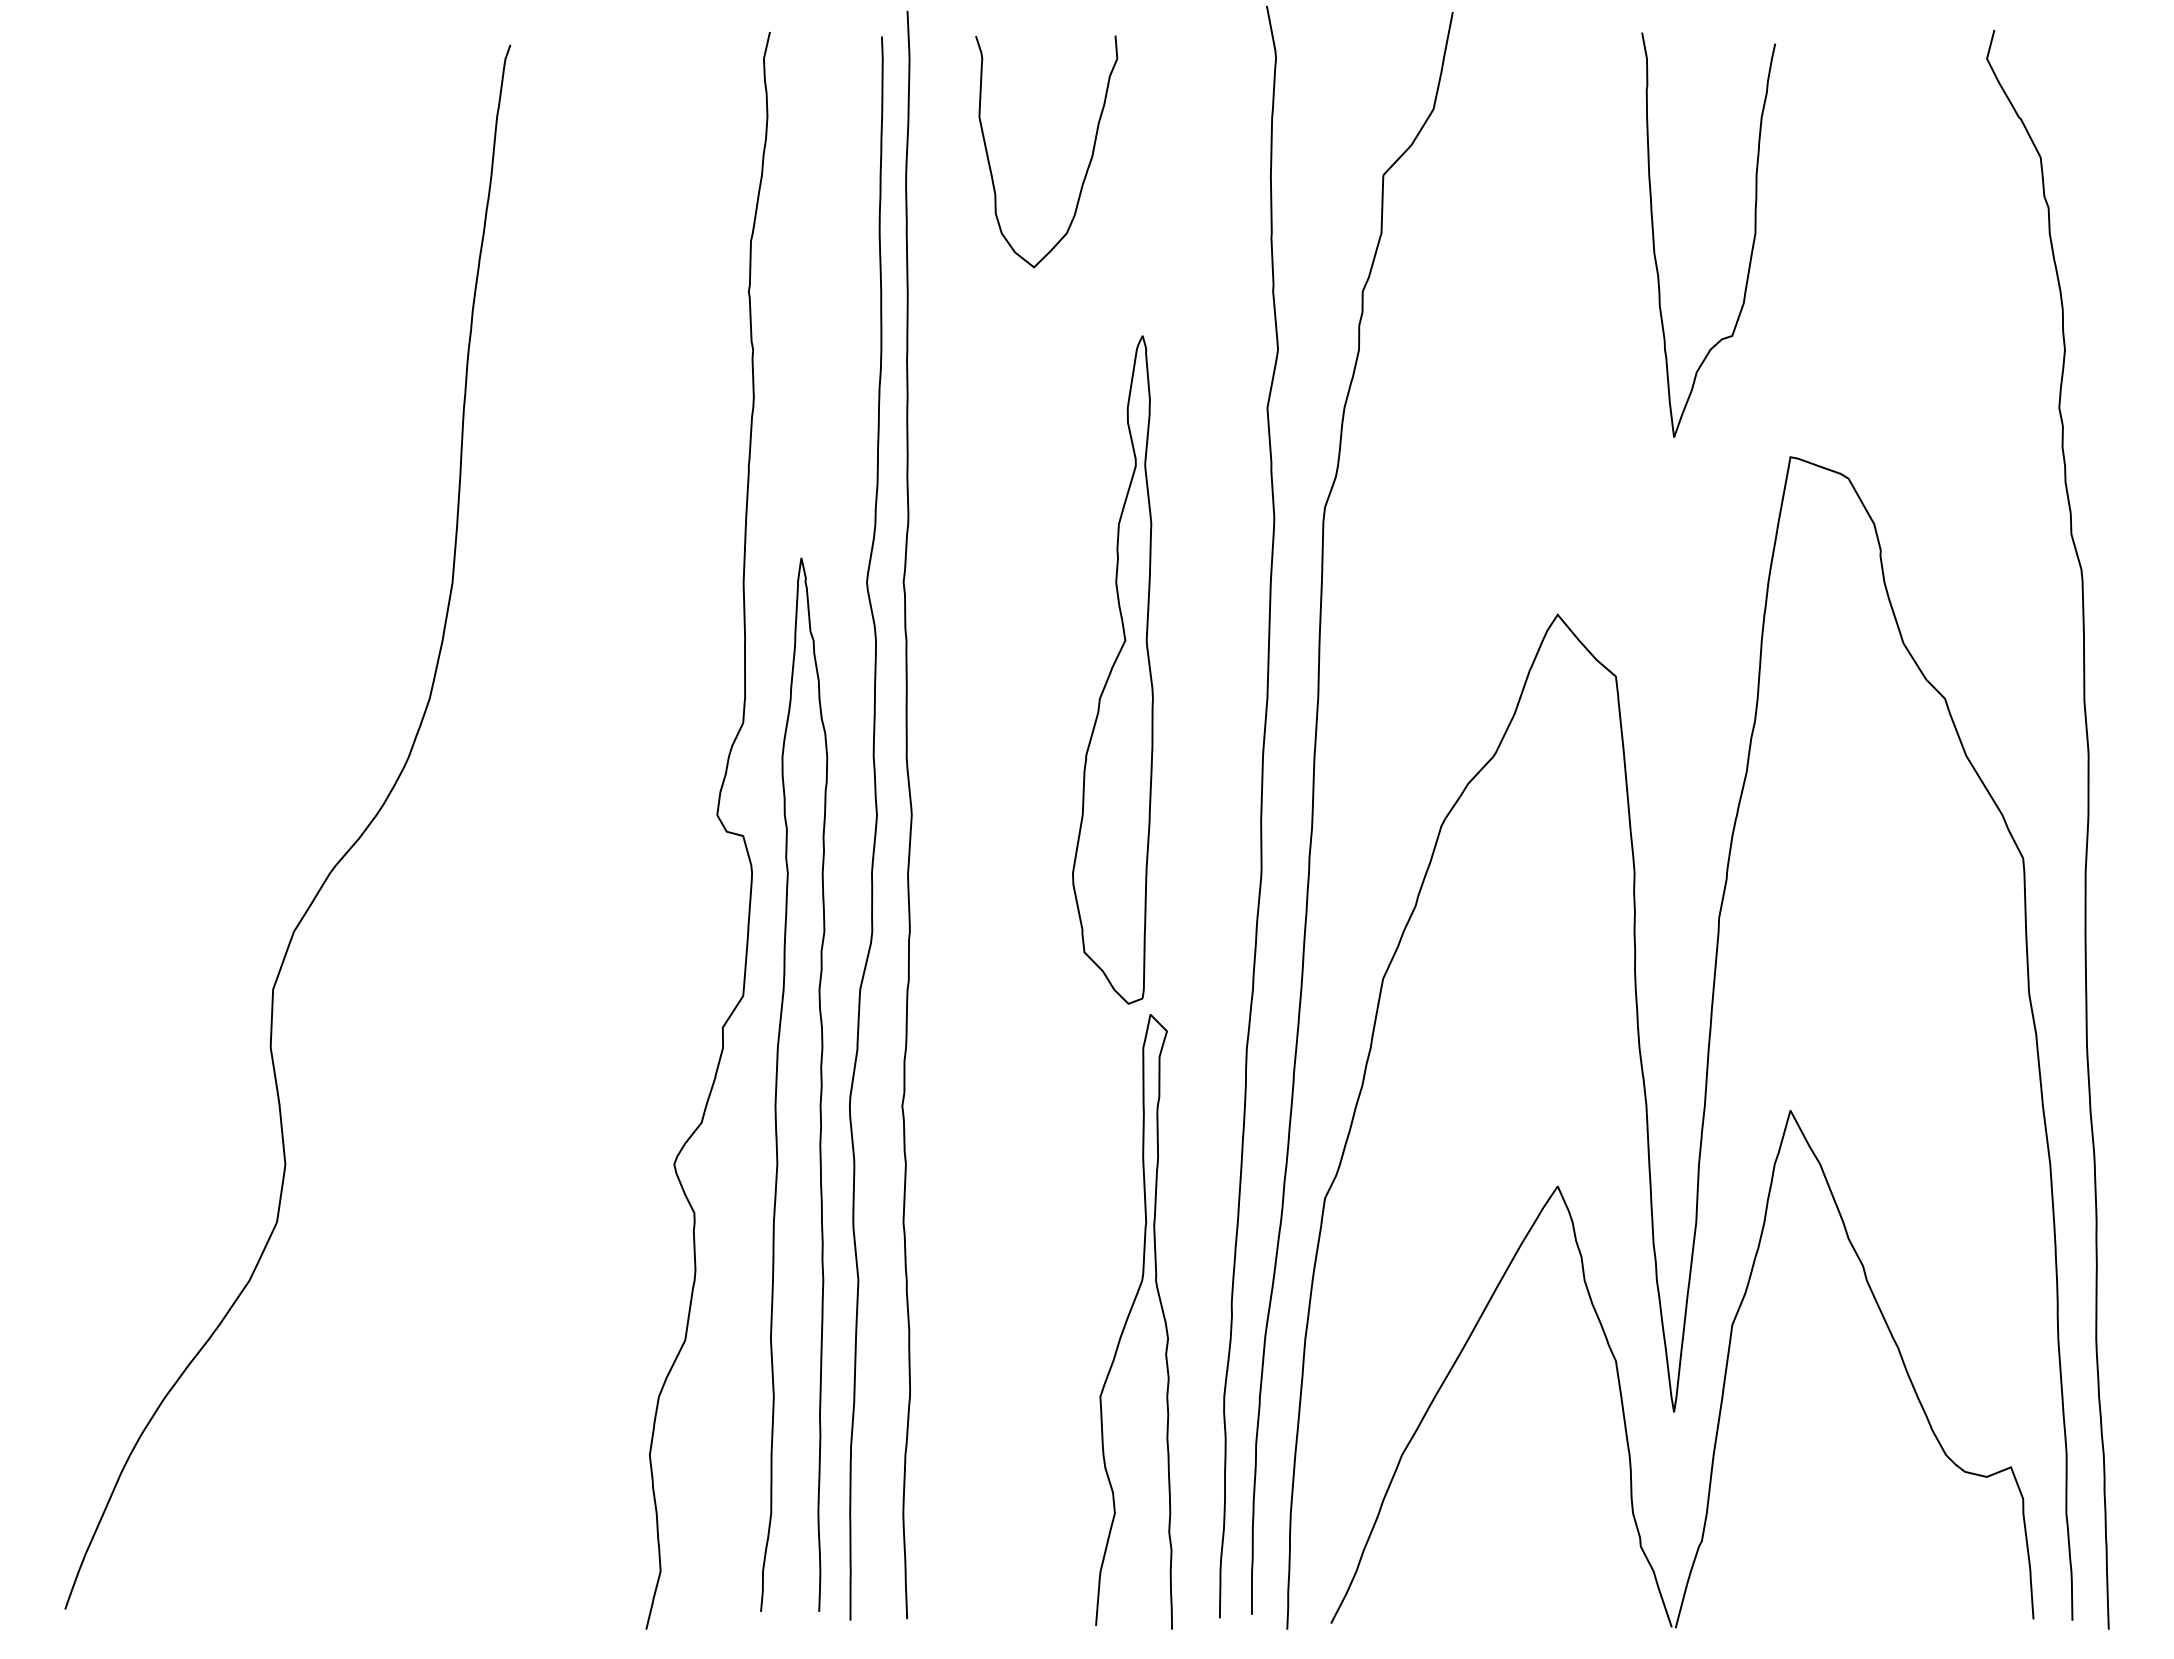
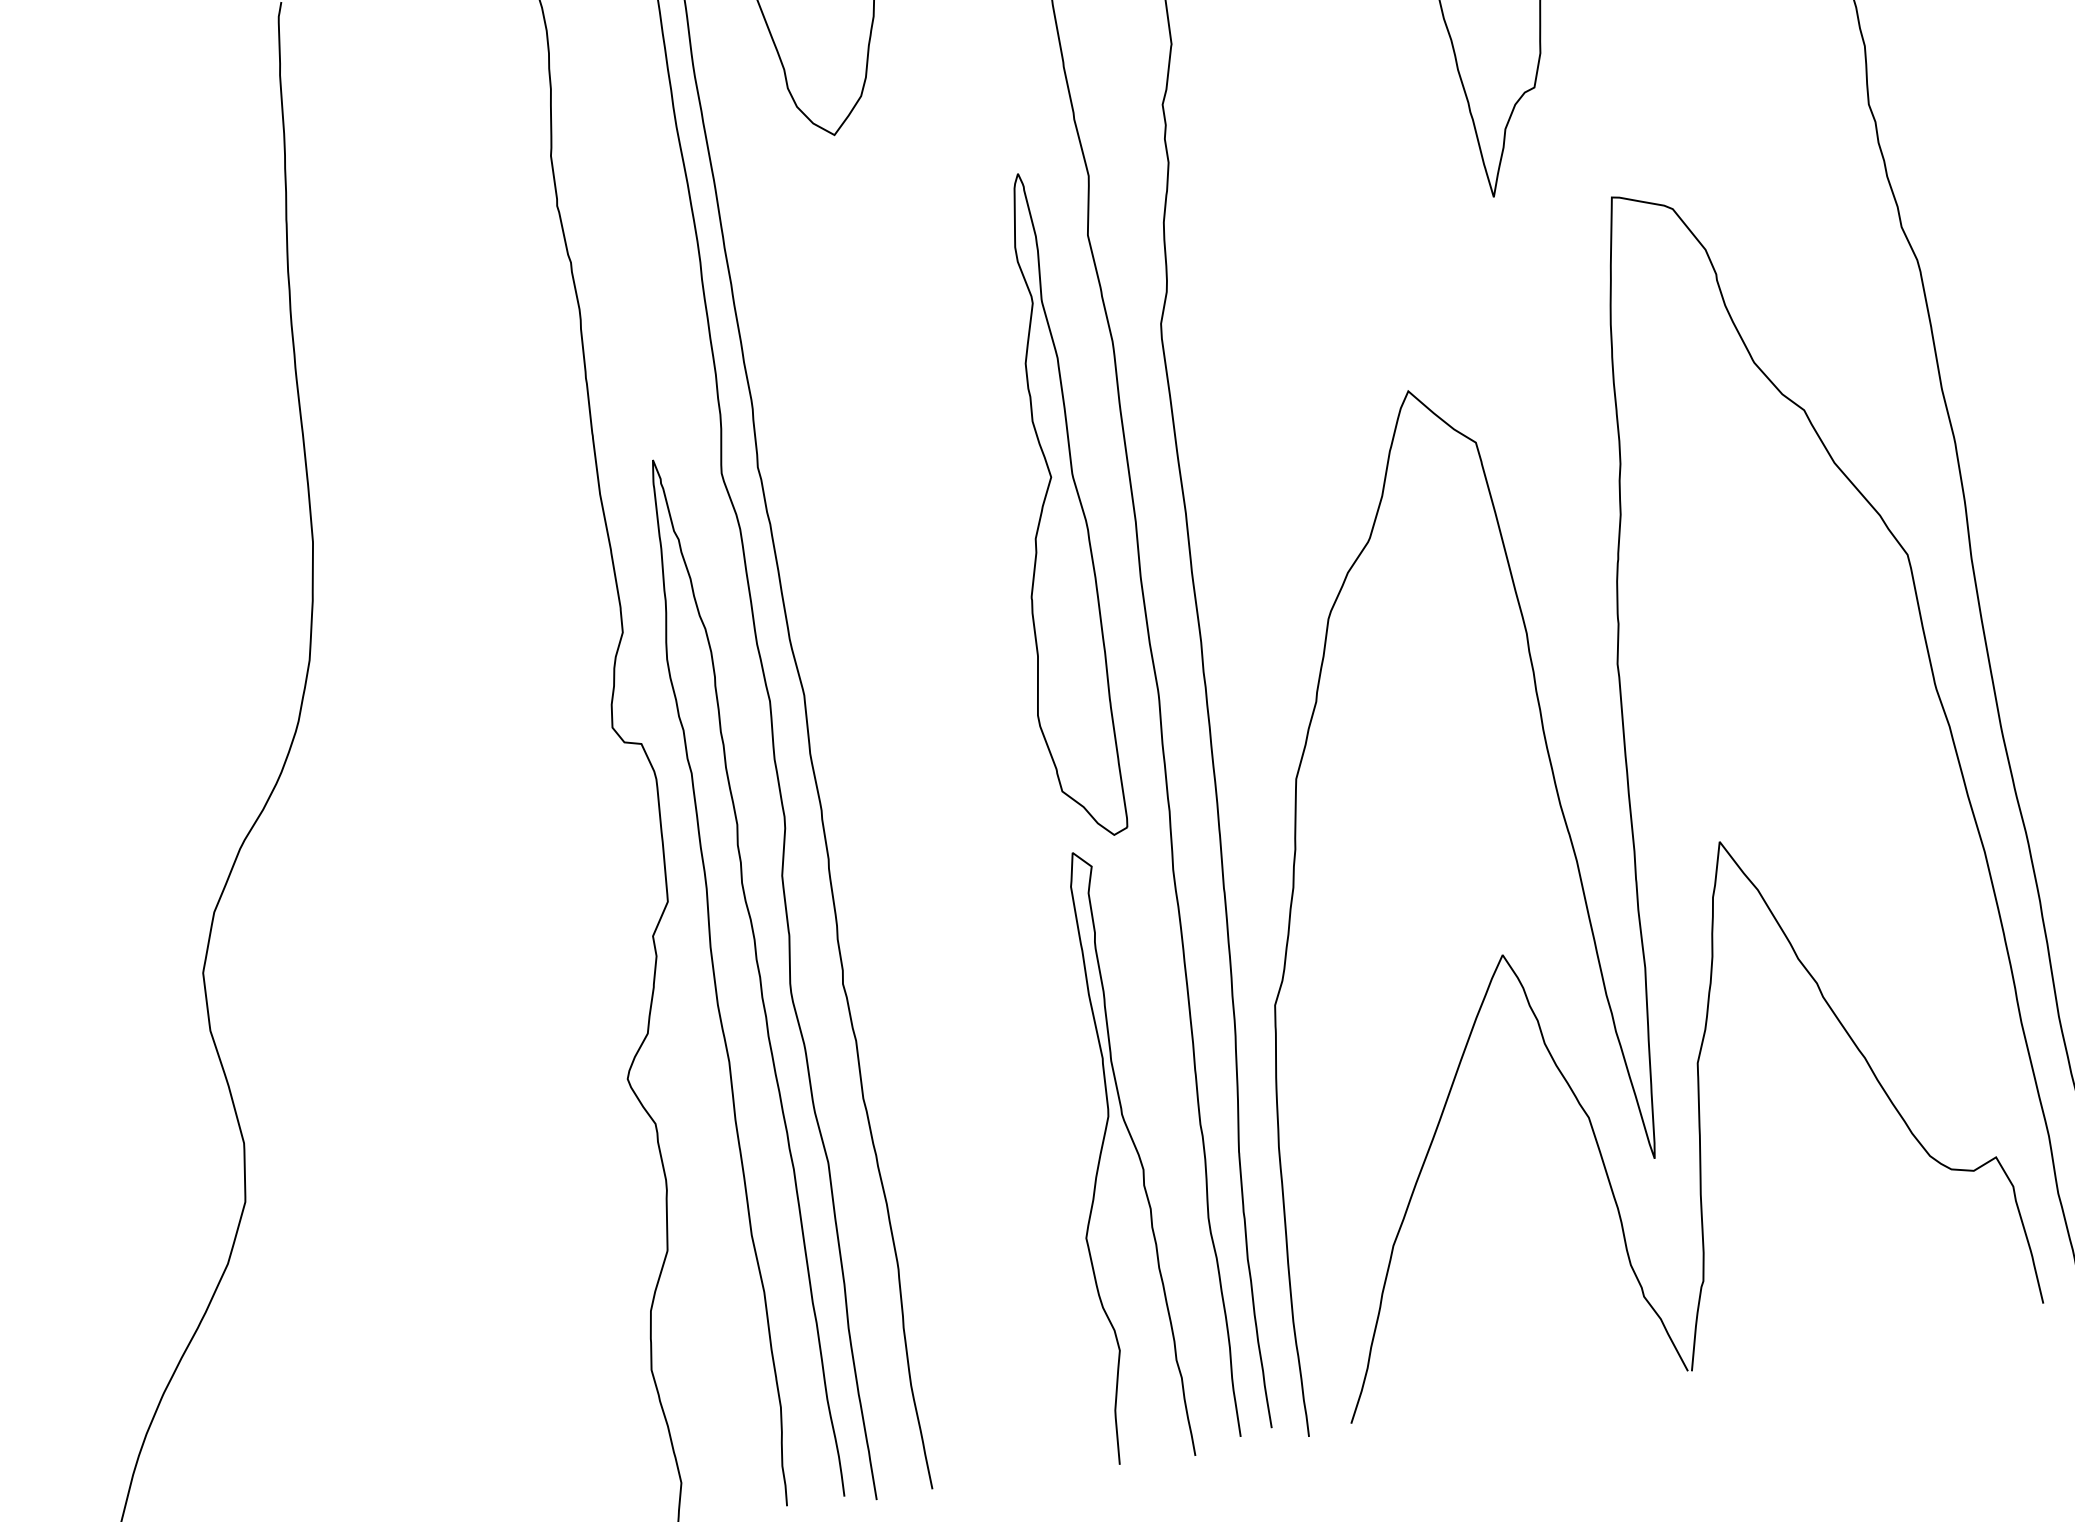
part: (1112, 669) -> (1043, 507), moved

